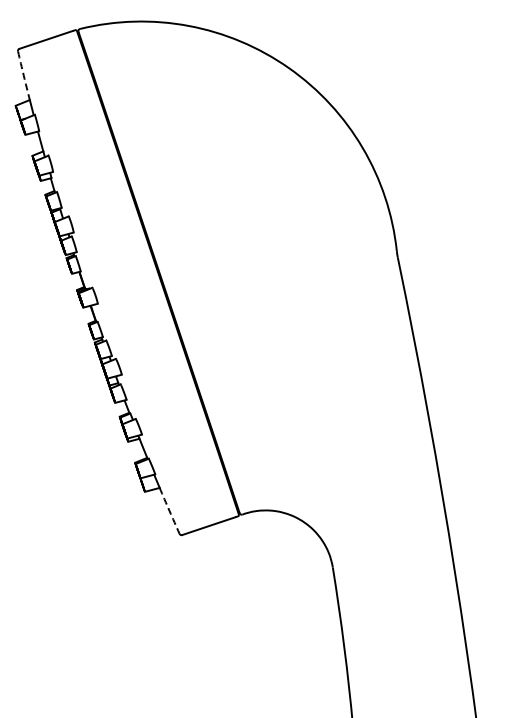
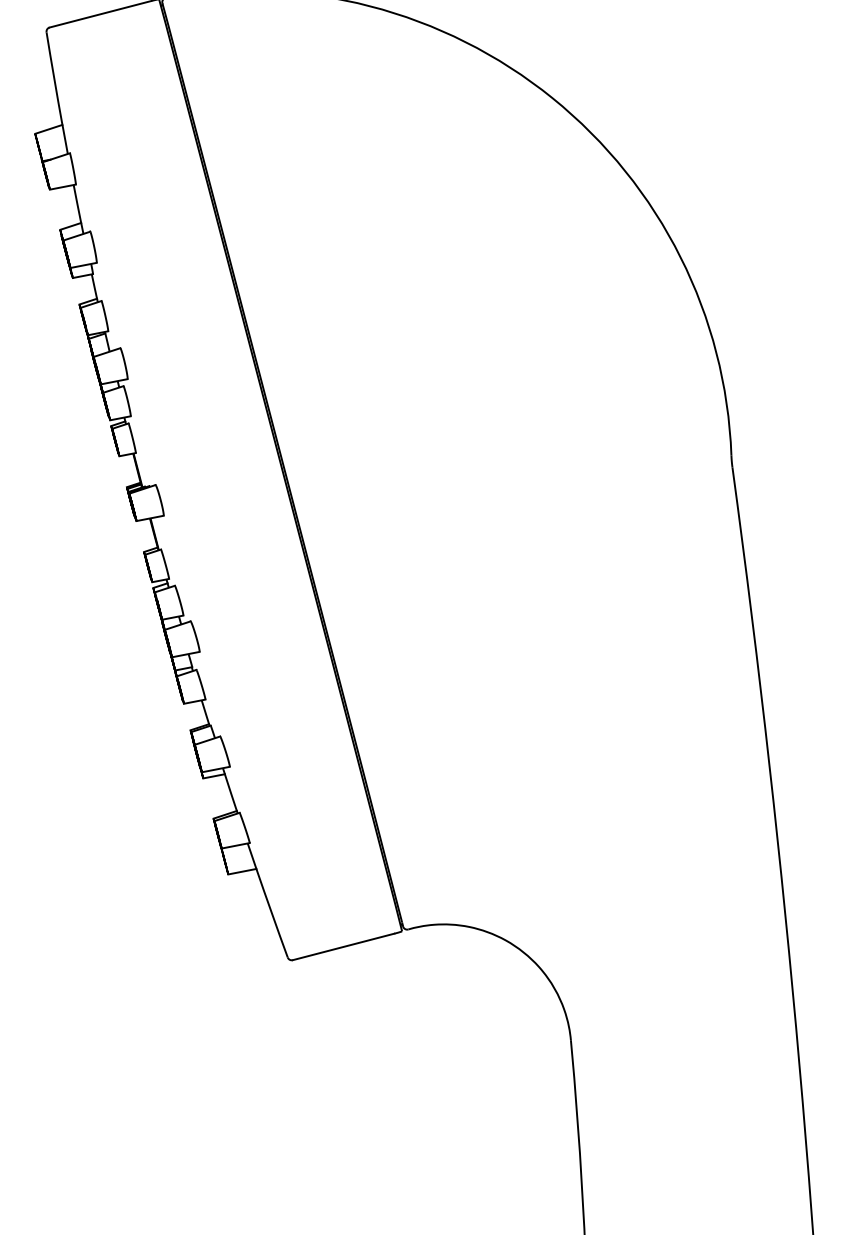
arc: (23, 75) -> (53, 78), dashed -> solid
arc: (169, 510) -> (271, 912), dashed -> solid

